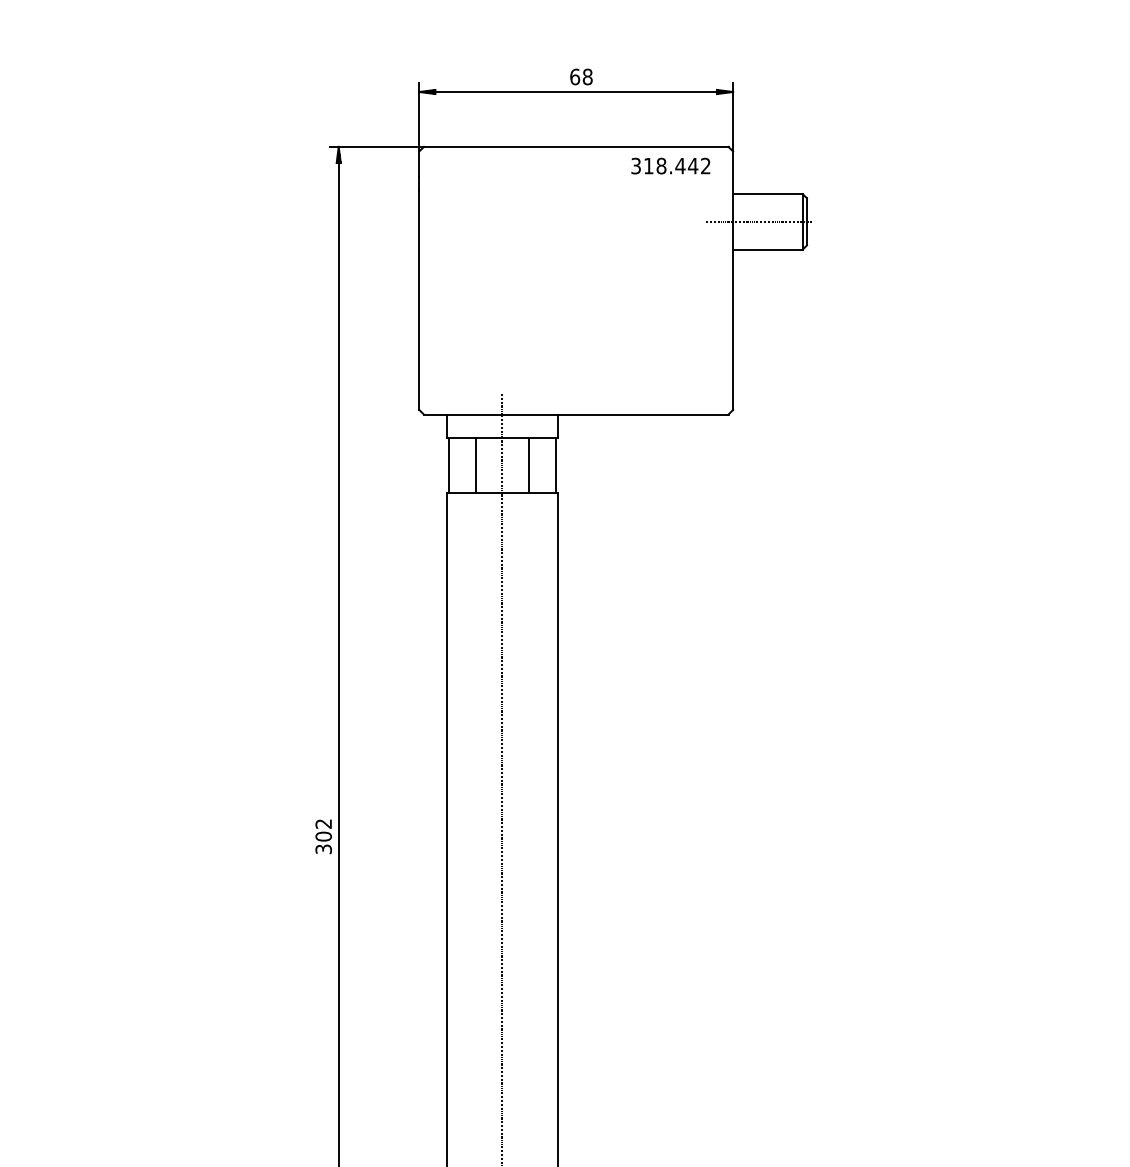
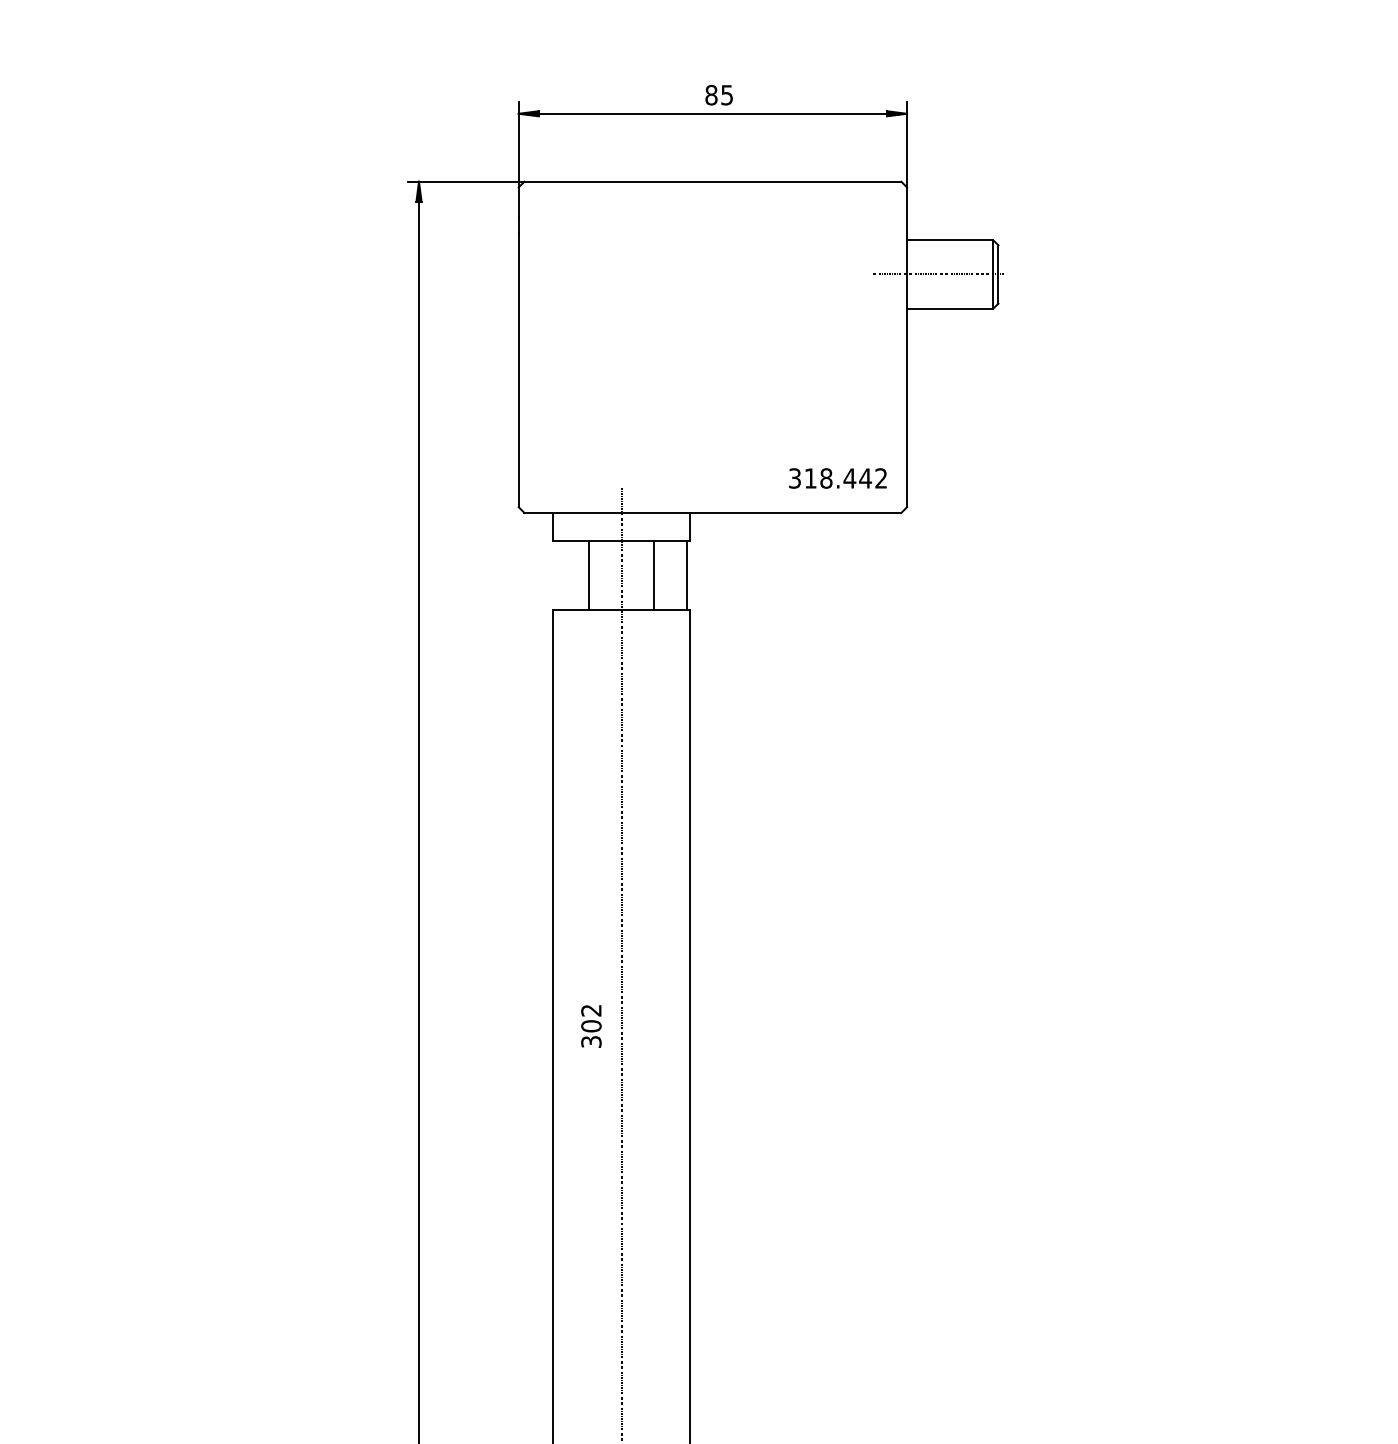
text: (581, 76) -> (719, 94), 68 -> 85
text: (670, 166) -> (837, 478), moved
line: (449, 465) -> (555, 575), removed
text: (323, 836) -> (591, 1026), moved

